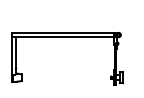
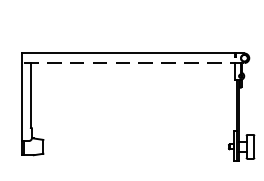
line: (64, 37) -> (132, 63), solid -> dashed

